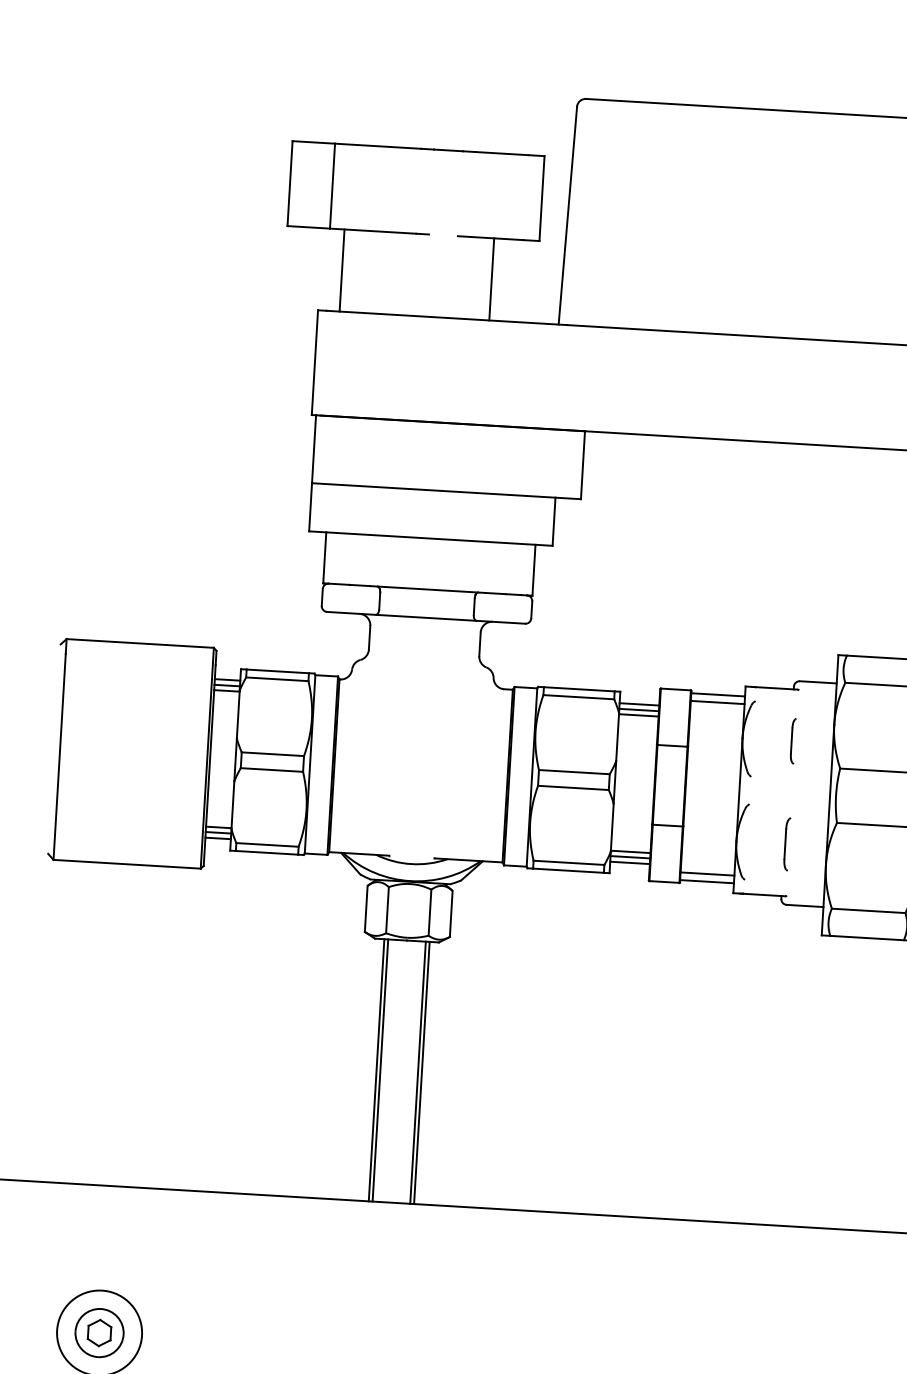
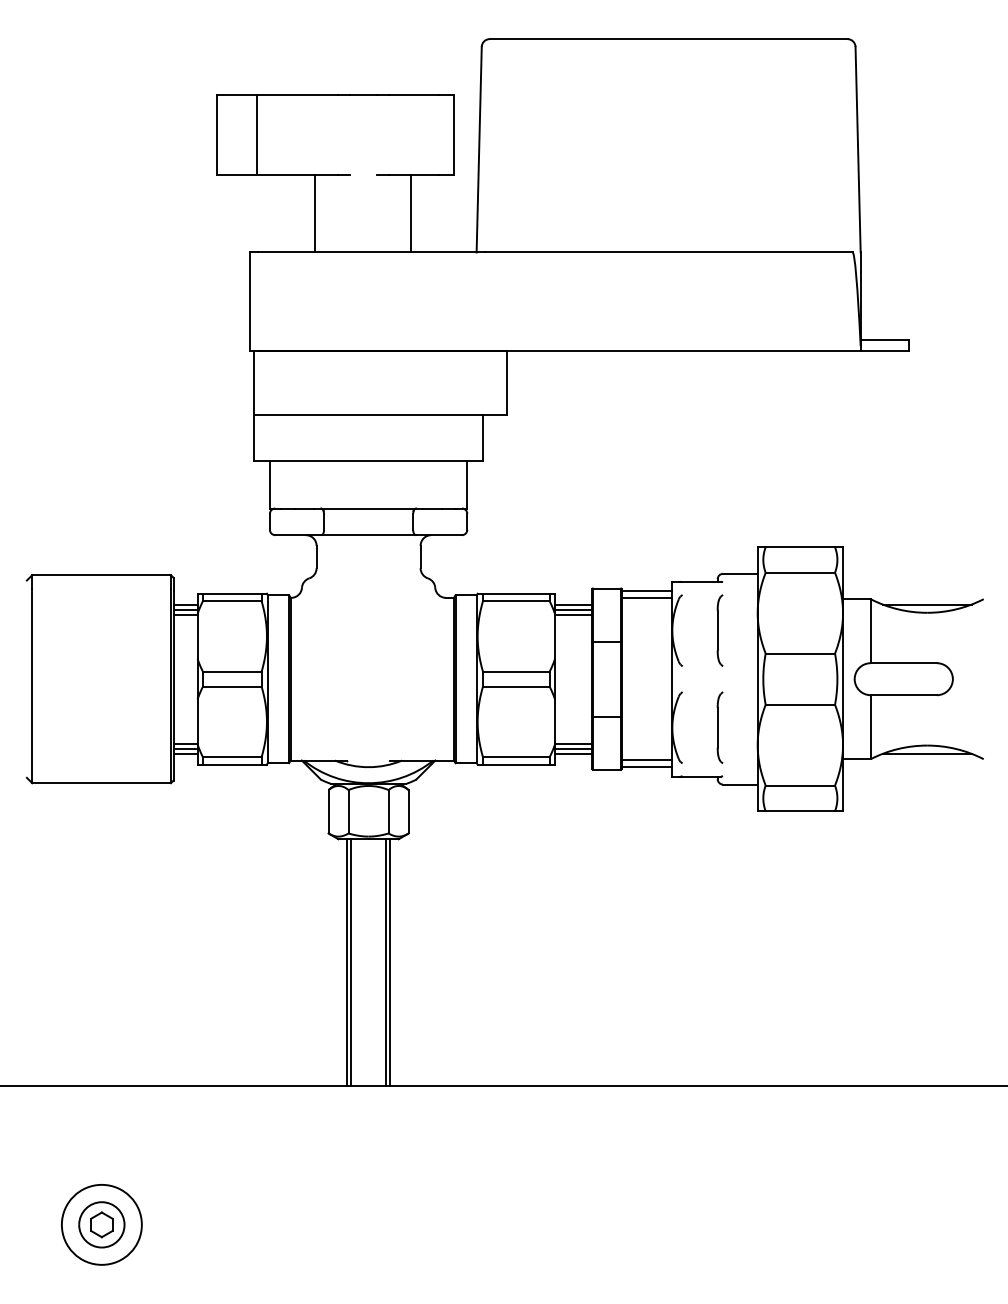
line: (342, 270) -> (315, 213), moved
part: (792, 741) -> (719, 630), size x1.67
part: (786, 844) -> (719, 727), size x1.43

